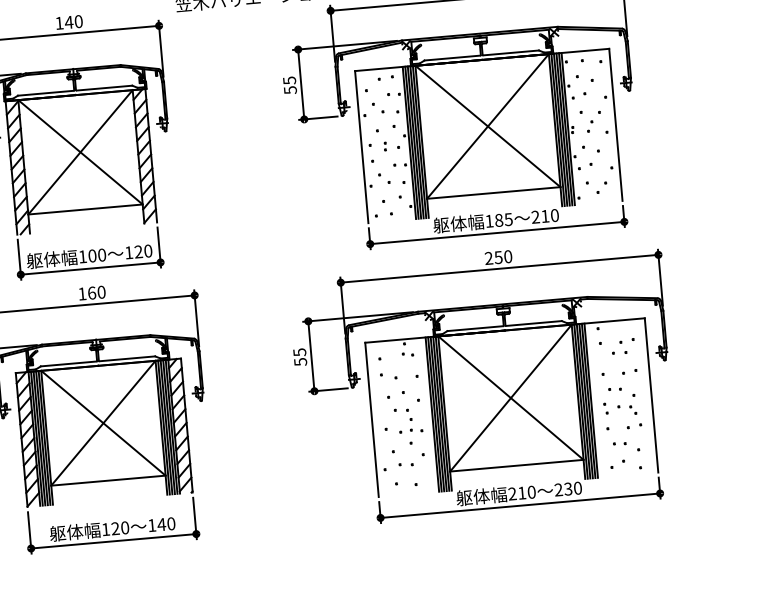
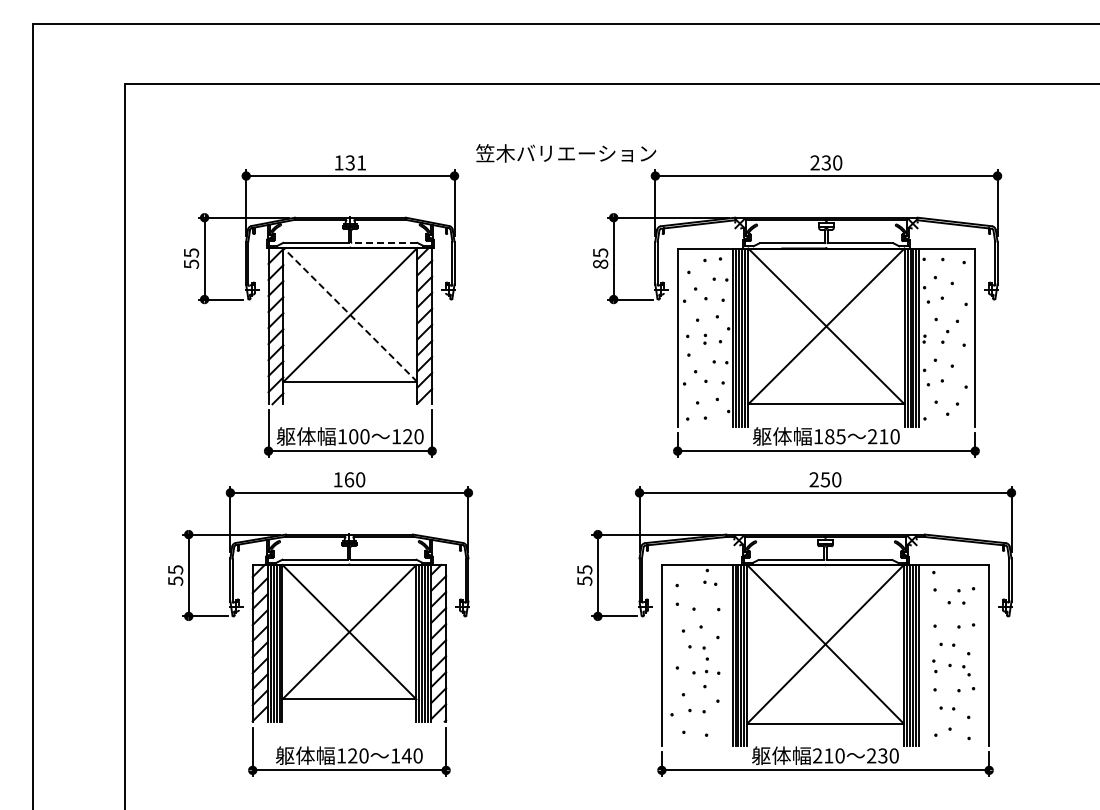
text: (73, 21) -> (355, 162), 140 -> 131
line: (104, 87) -> (384, 242), solid -> dashed
text: (290, 90) -> (600, 264), 55 -> 85
line: (80, 152) -> (350, 315), solid -> dashed

